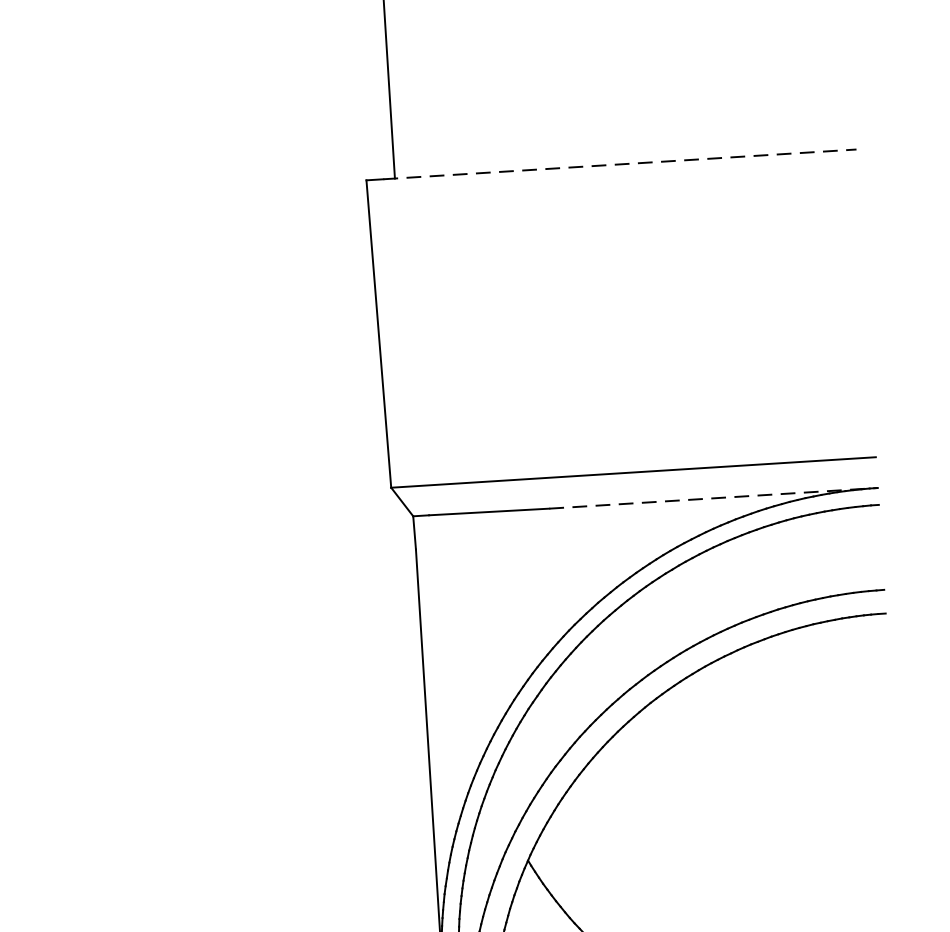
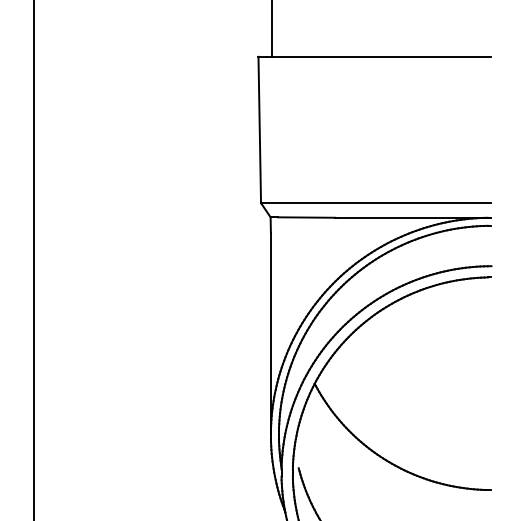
line: (620, 163) -> (379, 56), dashed -> solid
line: (713, 497) -> (413, 217), dashed -> solid

